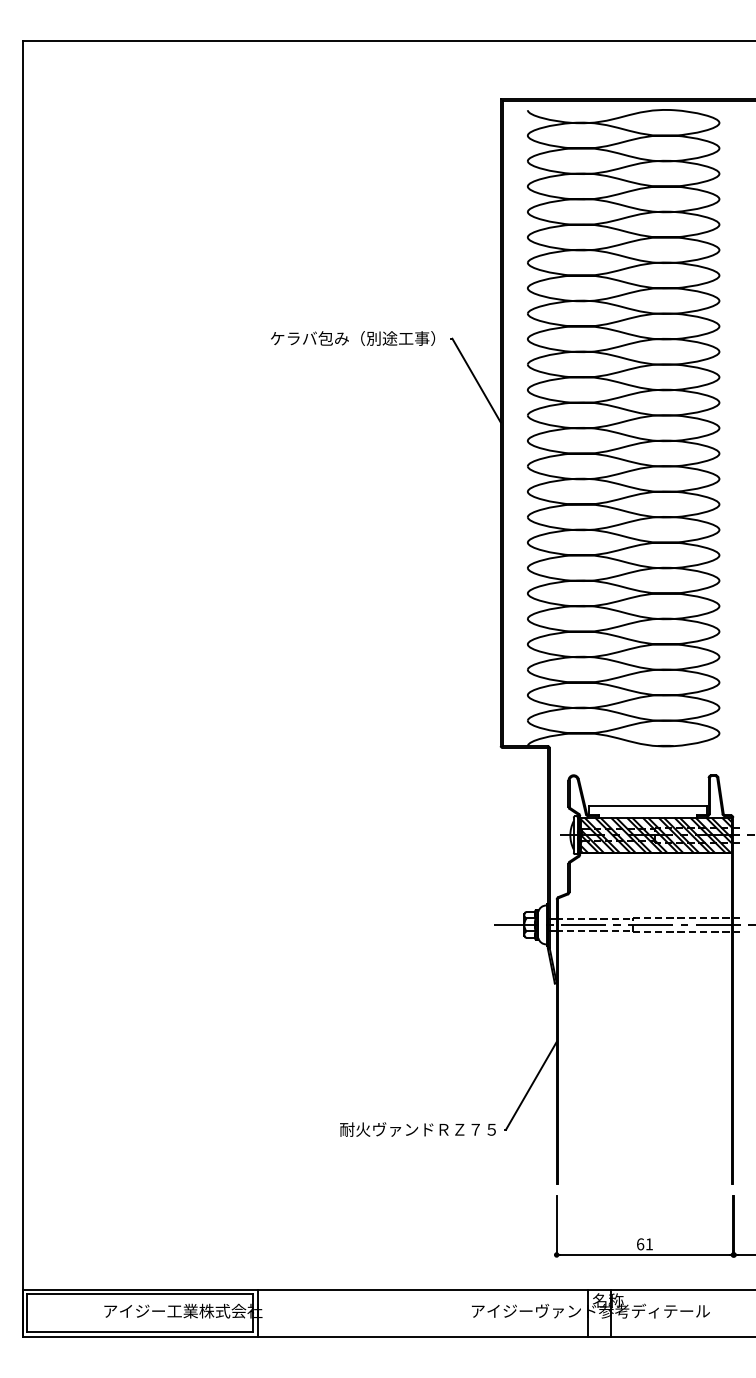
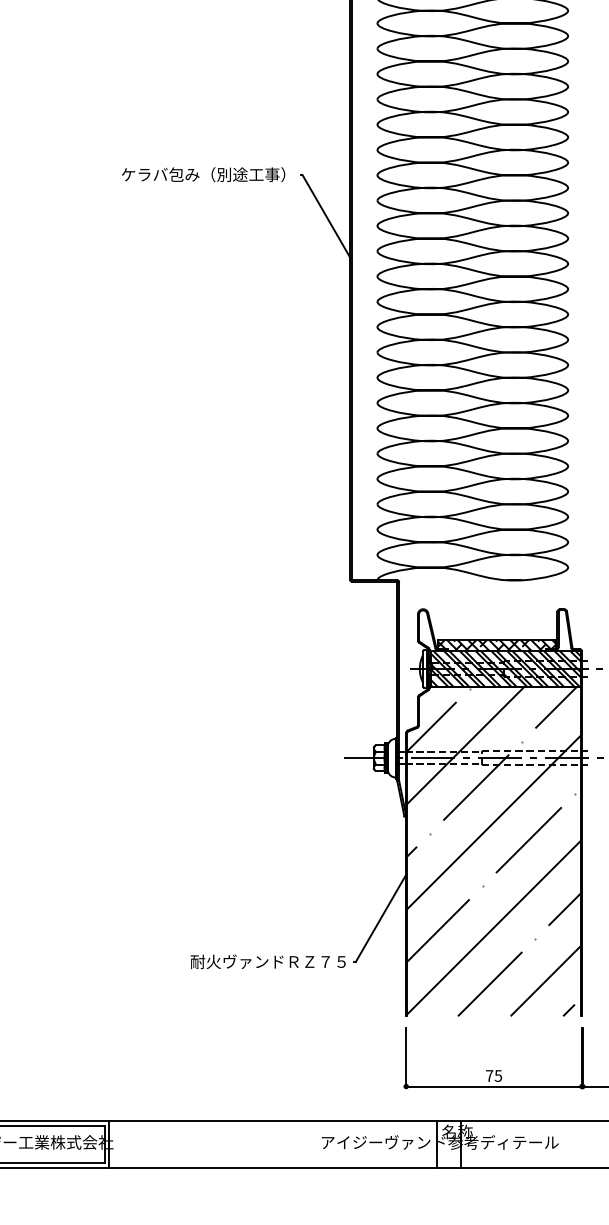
hatch: (647, 811) -> (496, 645), added
hatch: (644, 1018) -> (493, 851), added
text: (644, 1244) -> (493, 1076), 61 -> 75

